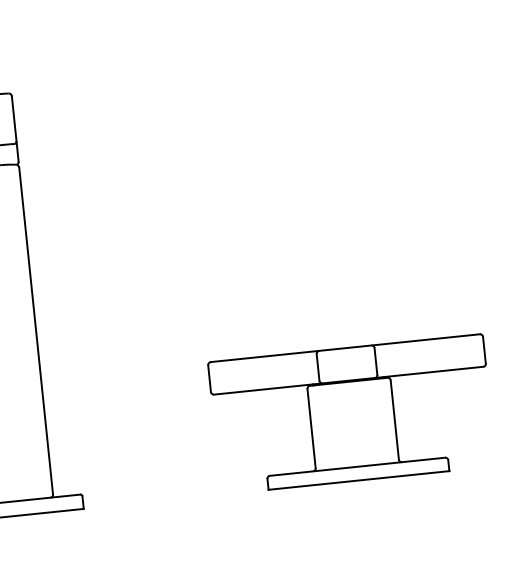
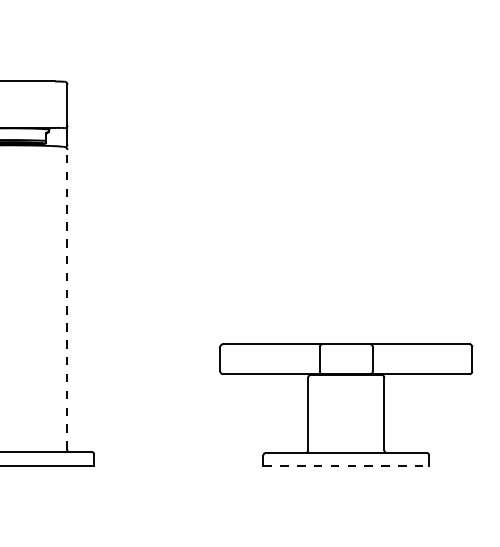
line: (36, 330) -> (67, 299), solid -> dashed
line: (359, 480) -> (346, 465), solid -> dashed

